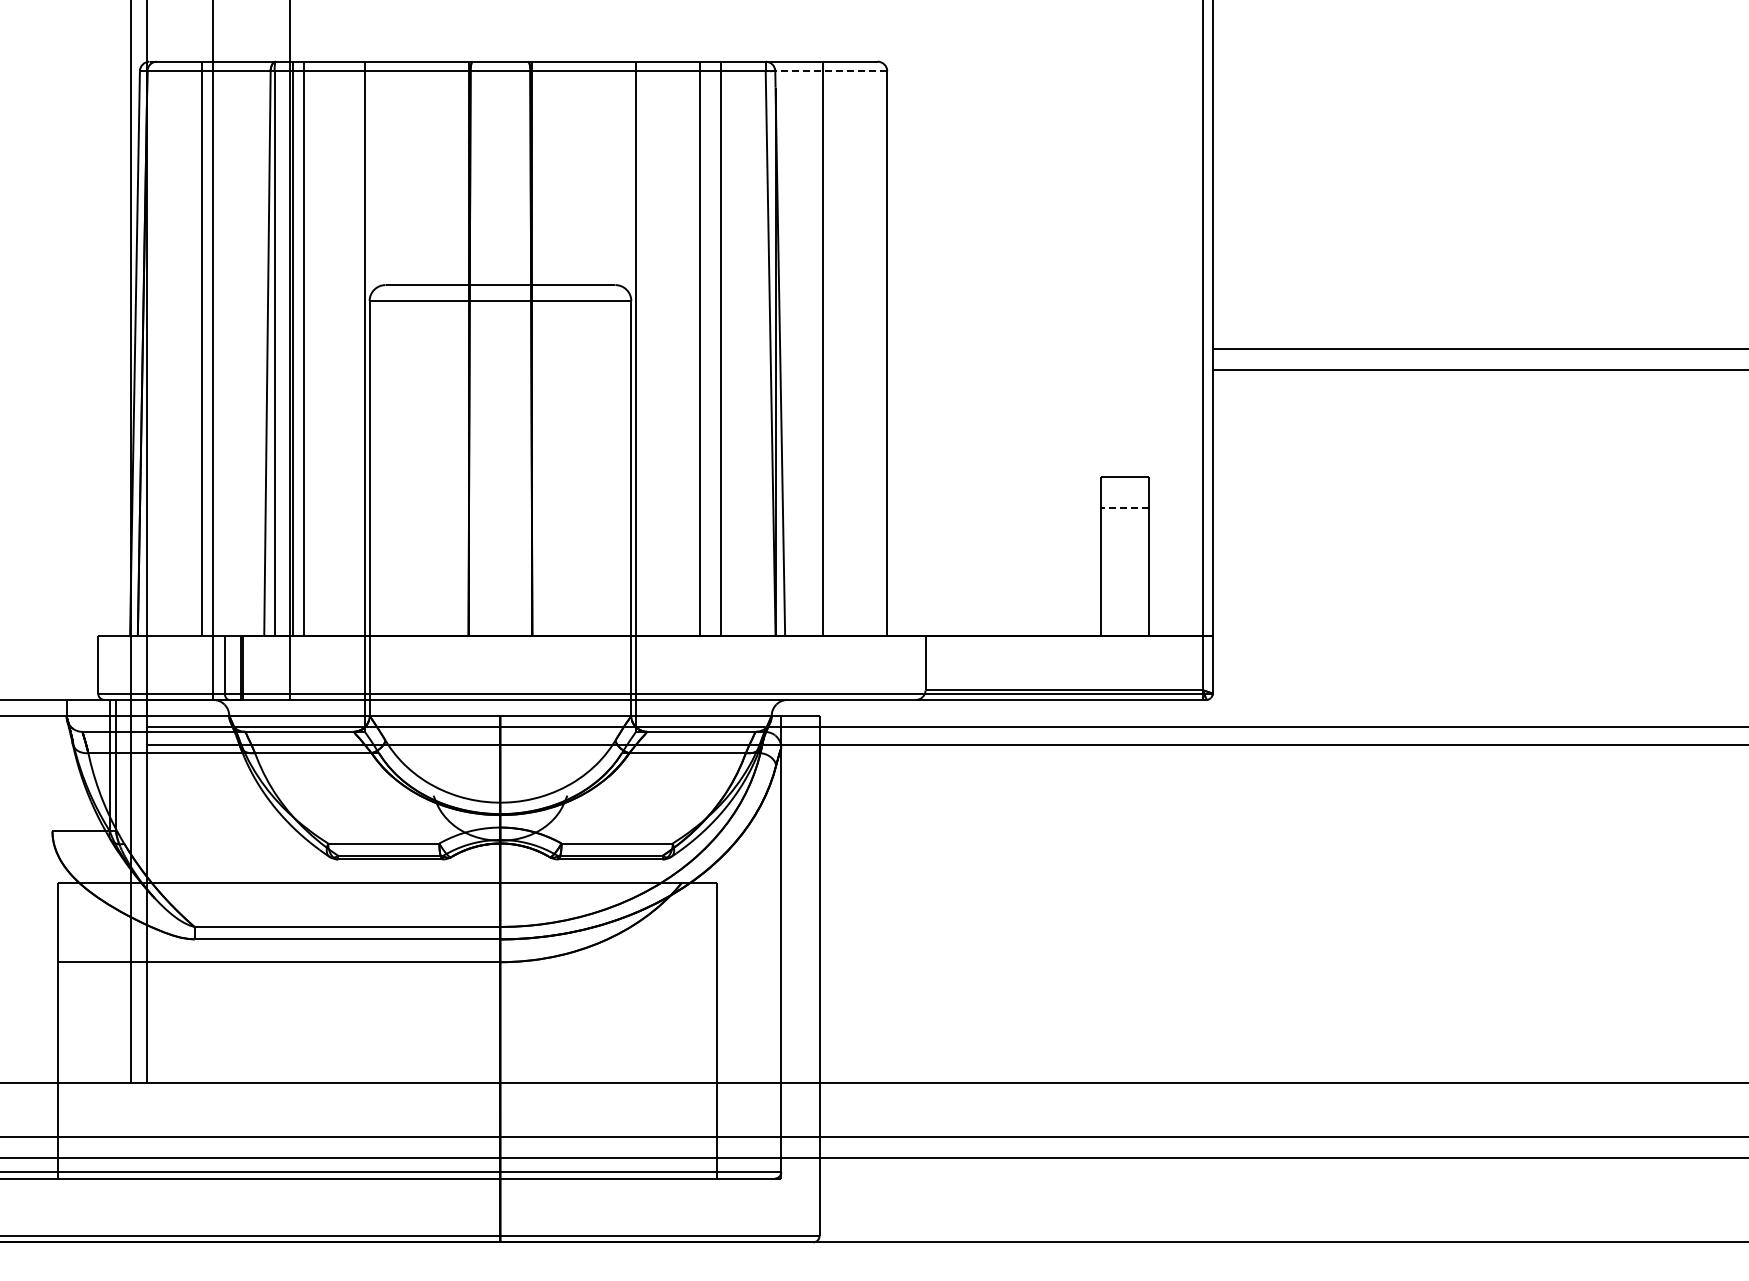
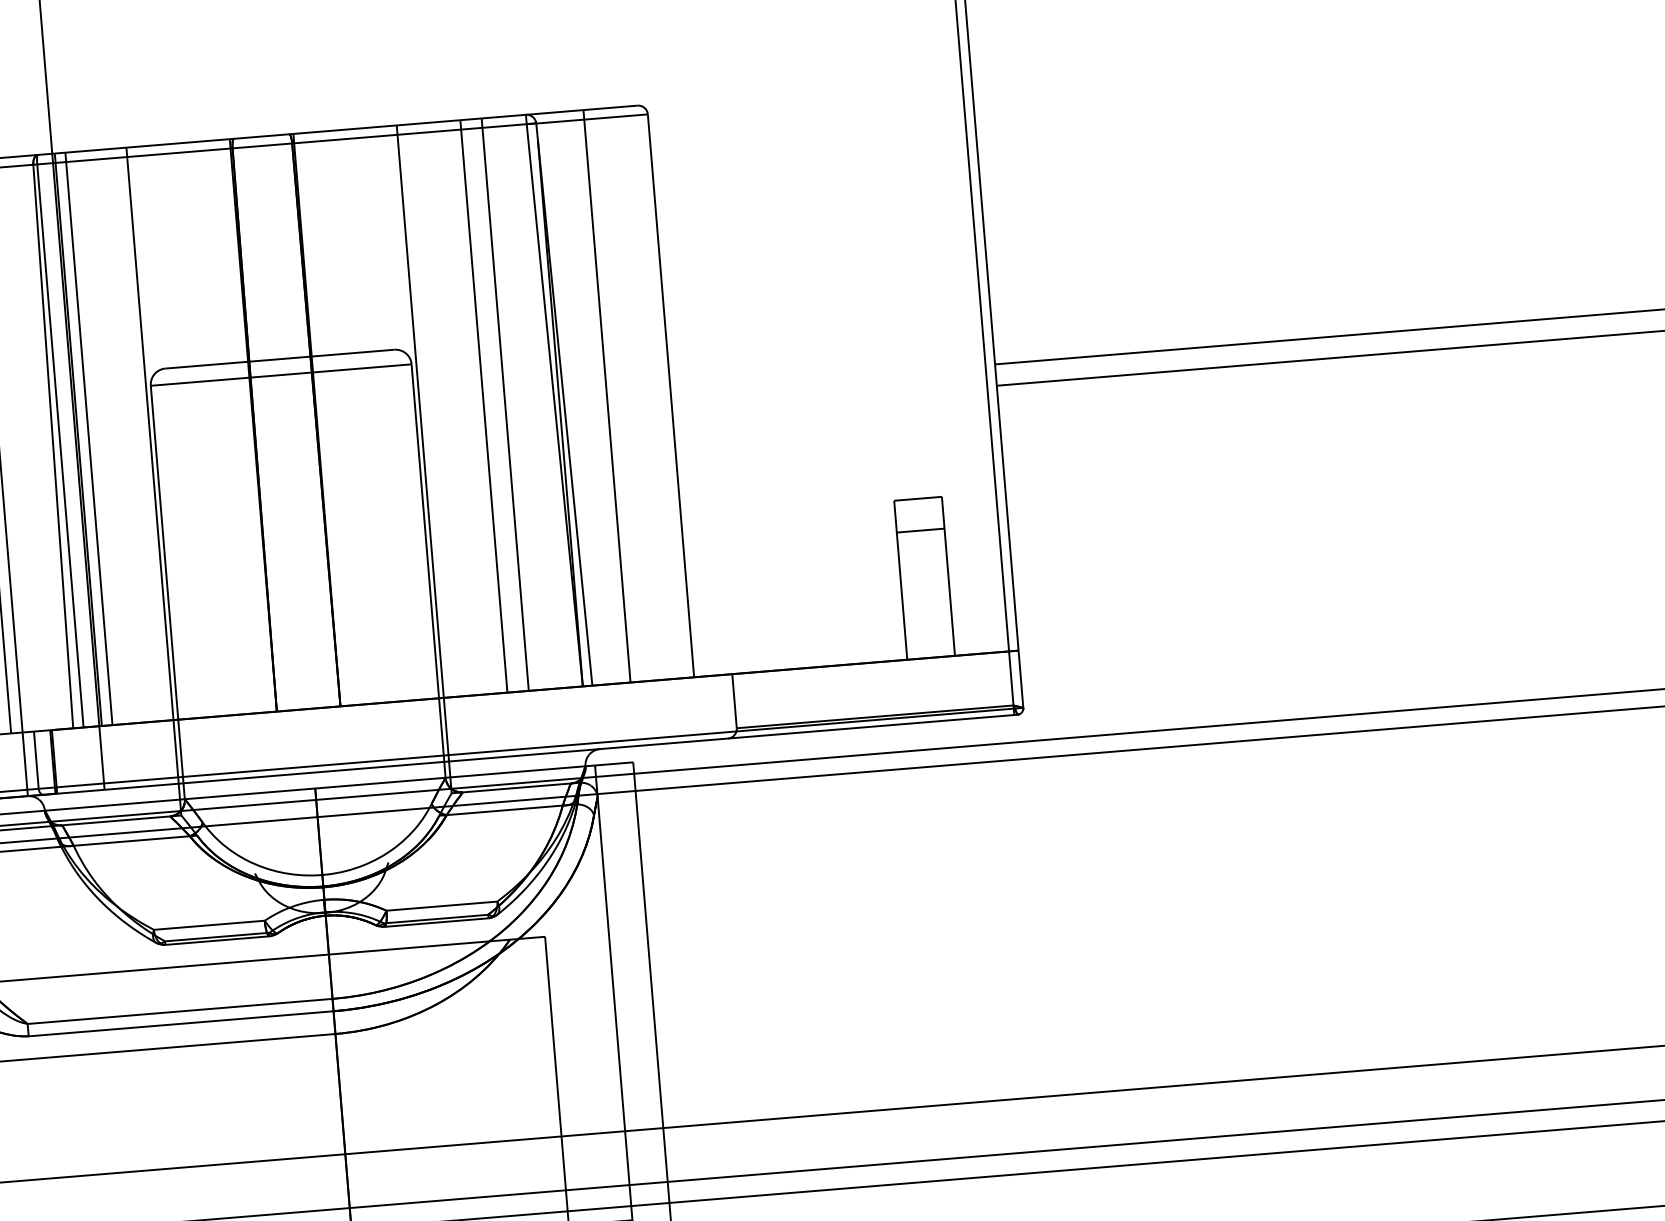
line: (831, 71) -> (592, 119), dashed -> solid
line: (1125, 508) -> (921, 530), dashed -> solid

